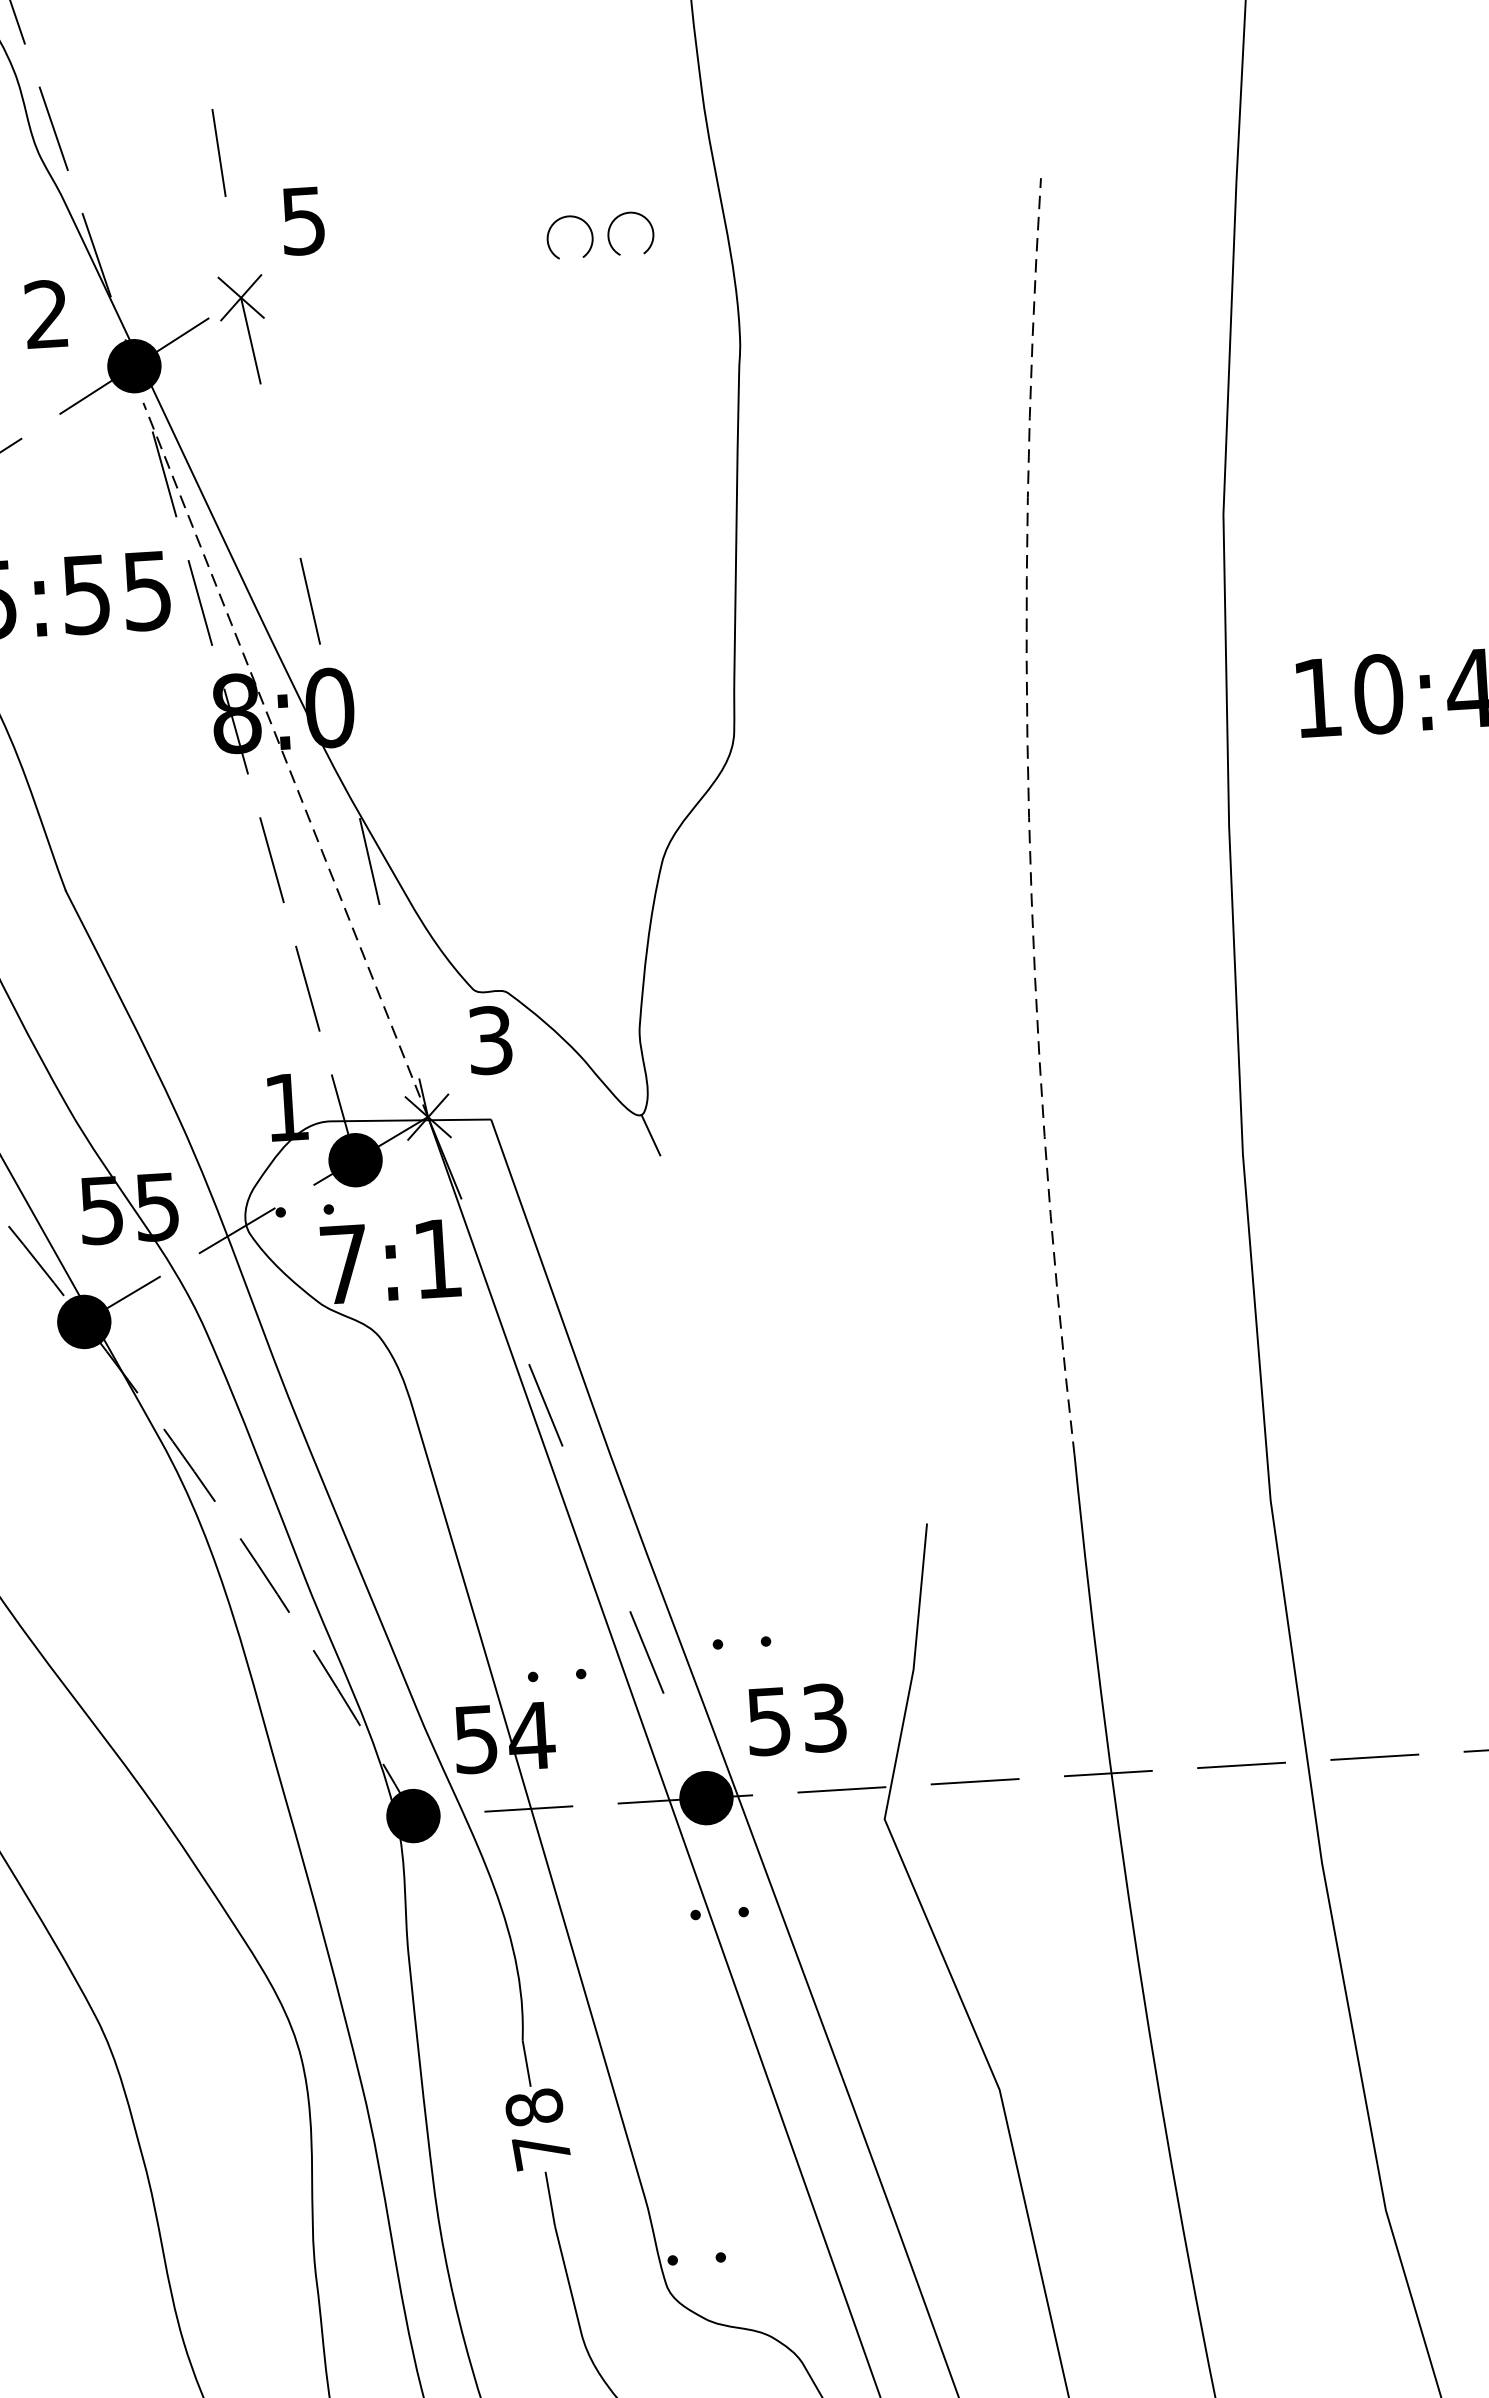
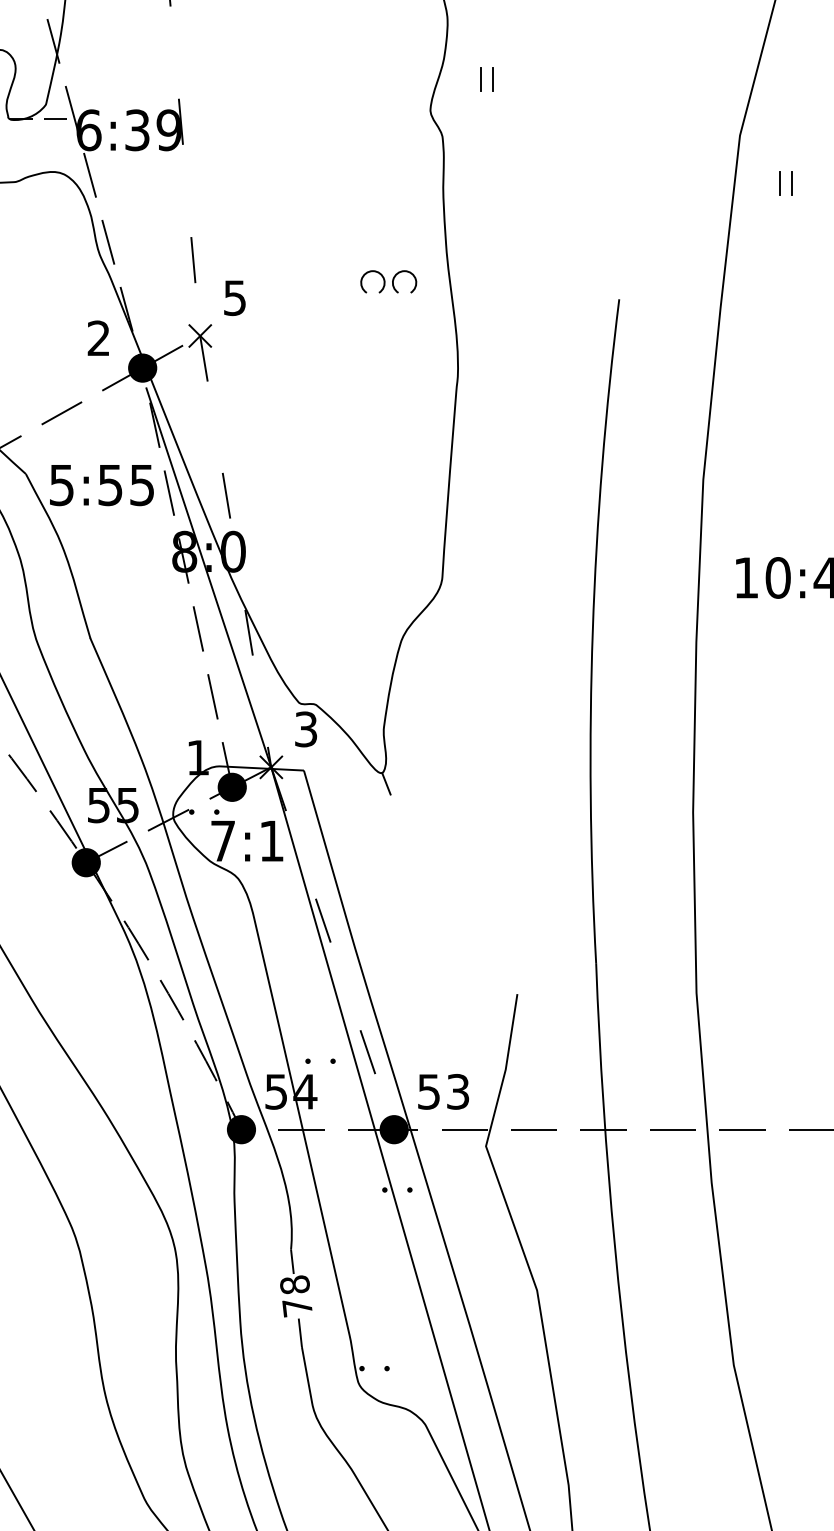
part: (599, 234) -> (388, 281), moved
line: (285, 760) -> (208, 577), dashed -> solid
arc: (1028, 816) -> (592, 630), dashed -> solid
part: (722, 1642) -> (407, 1049), removed

